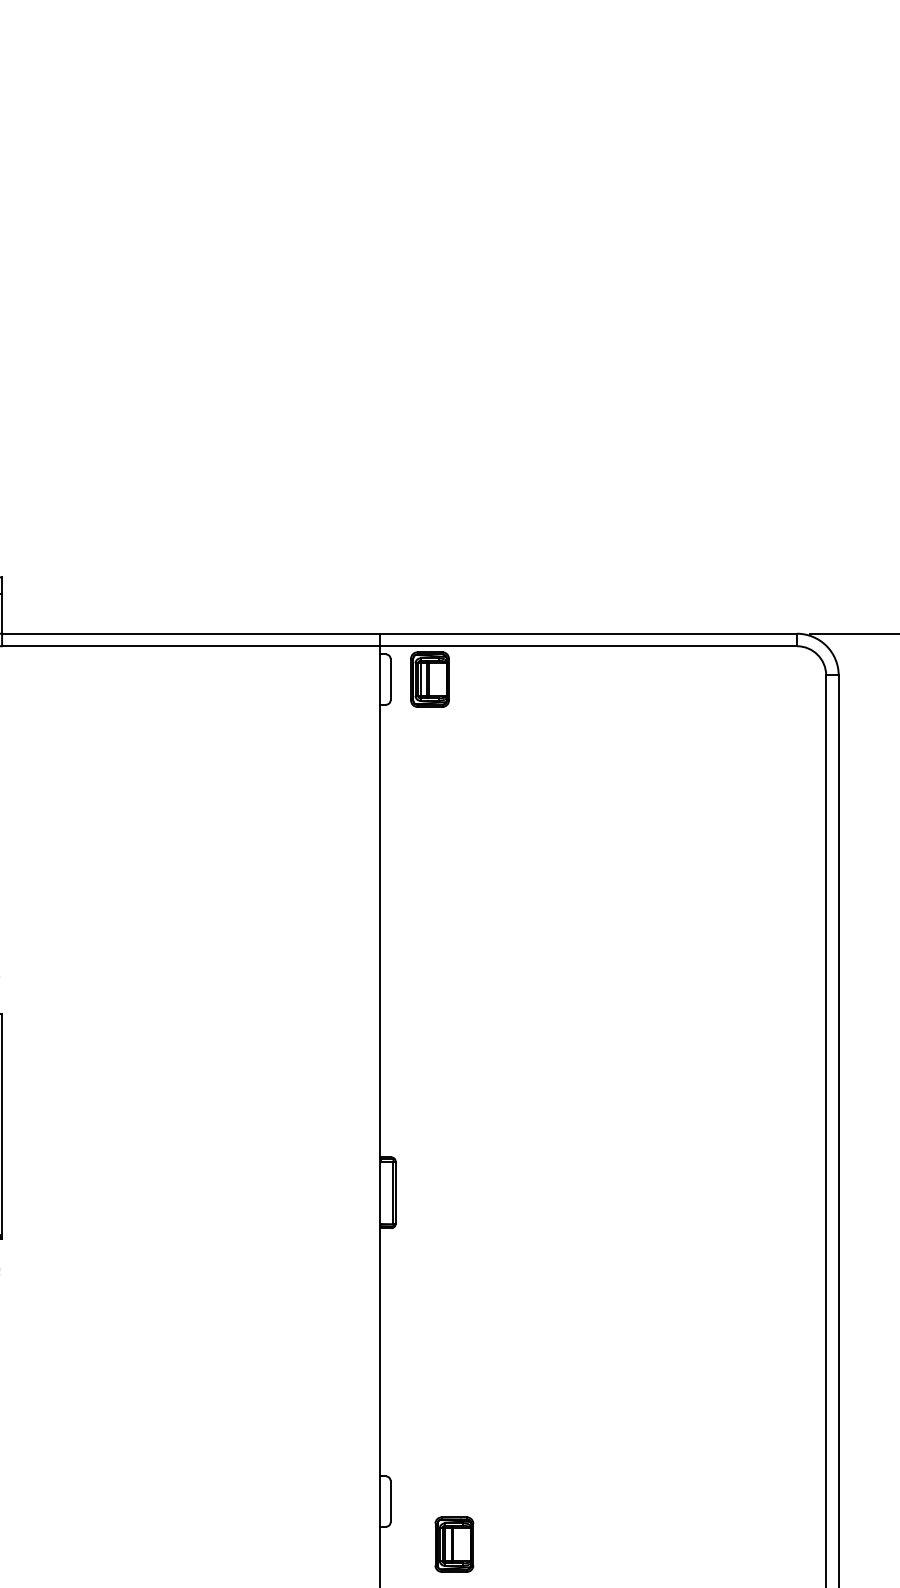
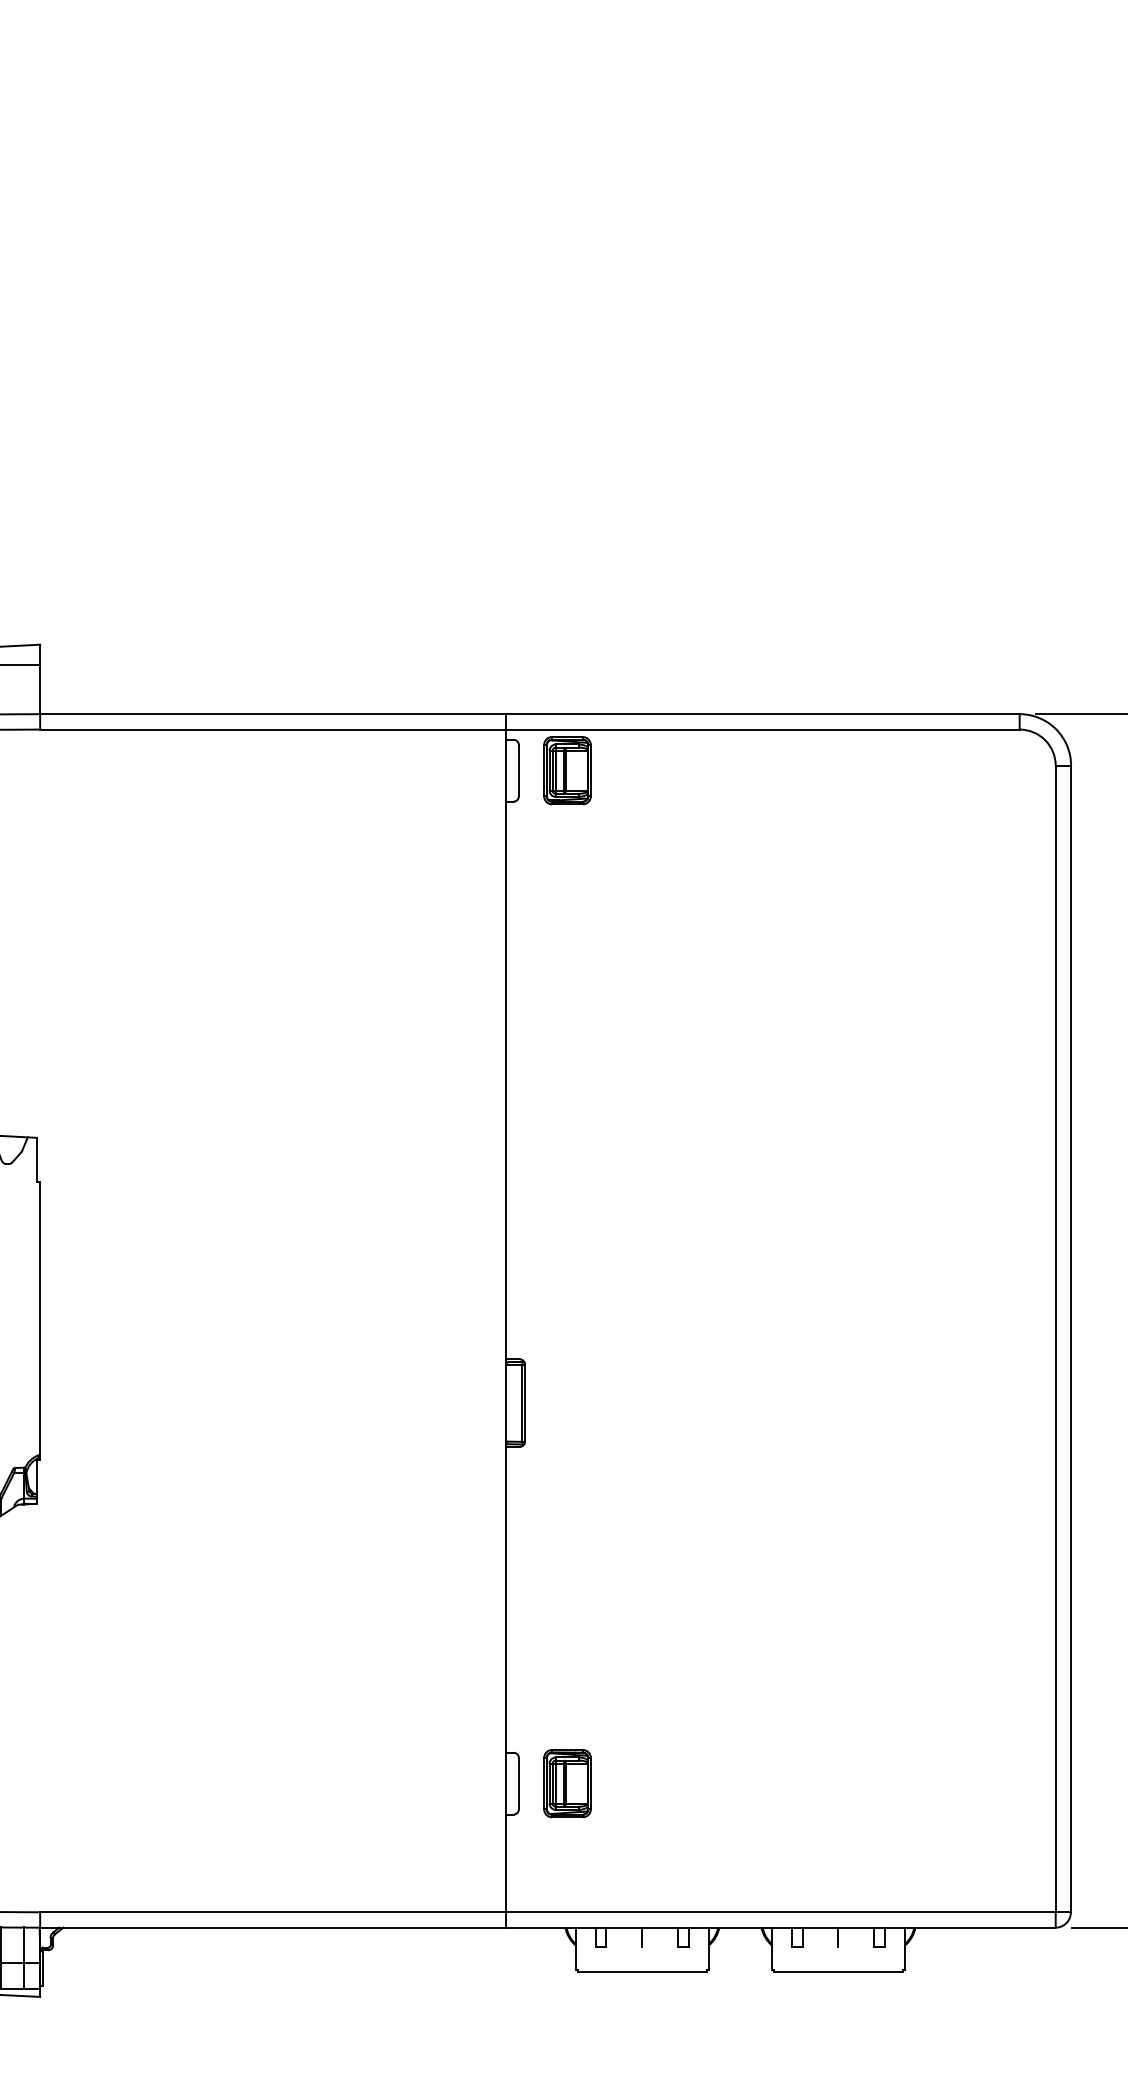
part: (454, 1544) -> (567, 1783), moved

